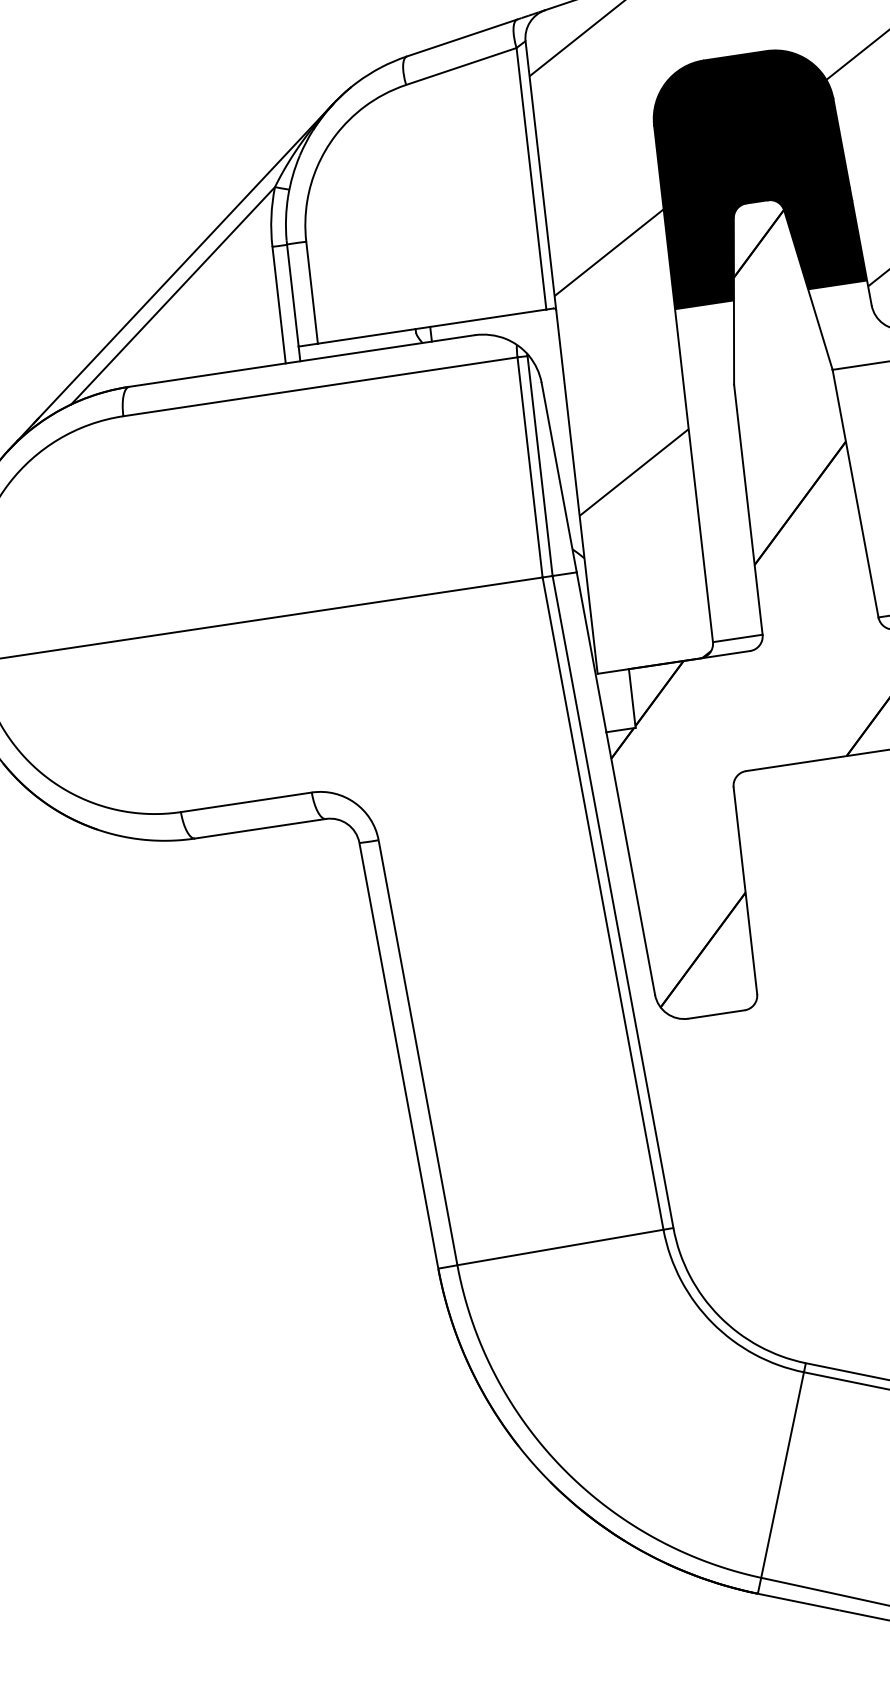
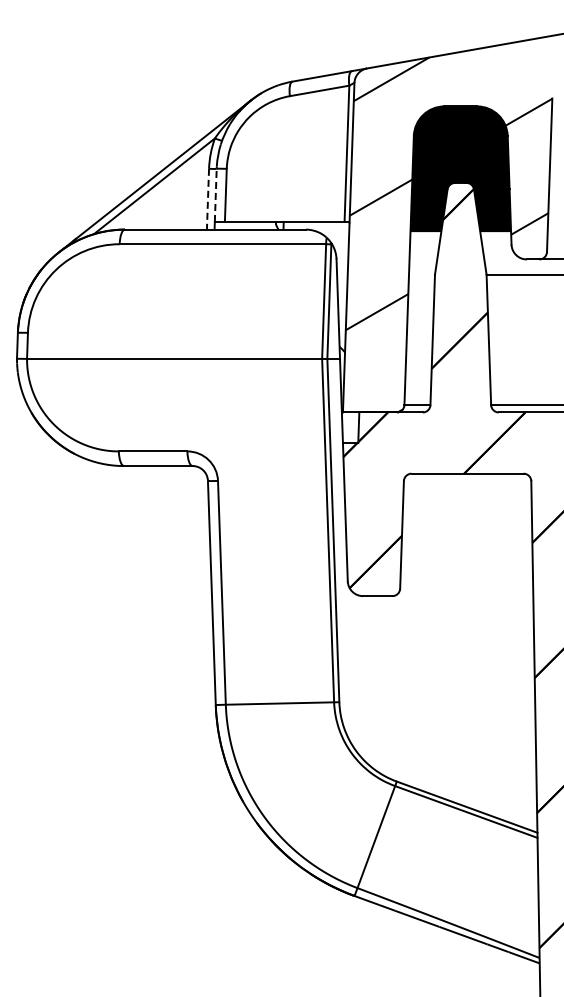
line: (292, 295) -> (215, 195), solid -> dashed
line: (278, 305) -> (207, 199), solid -> dashed

